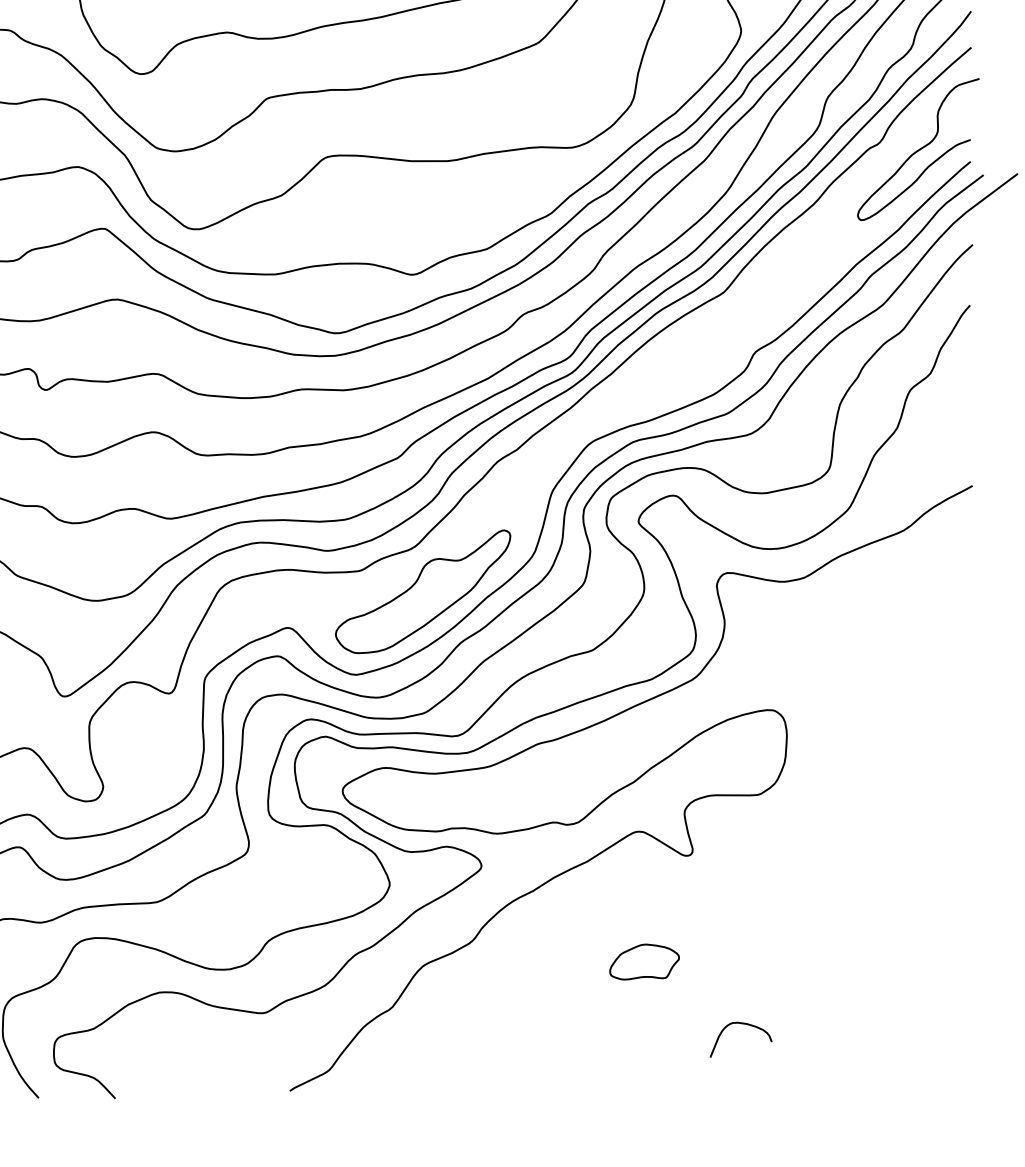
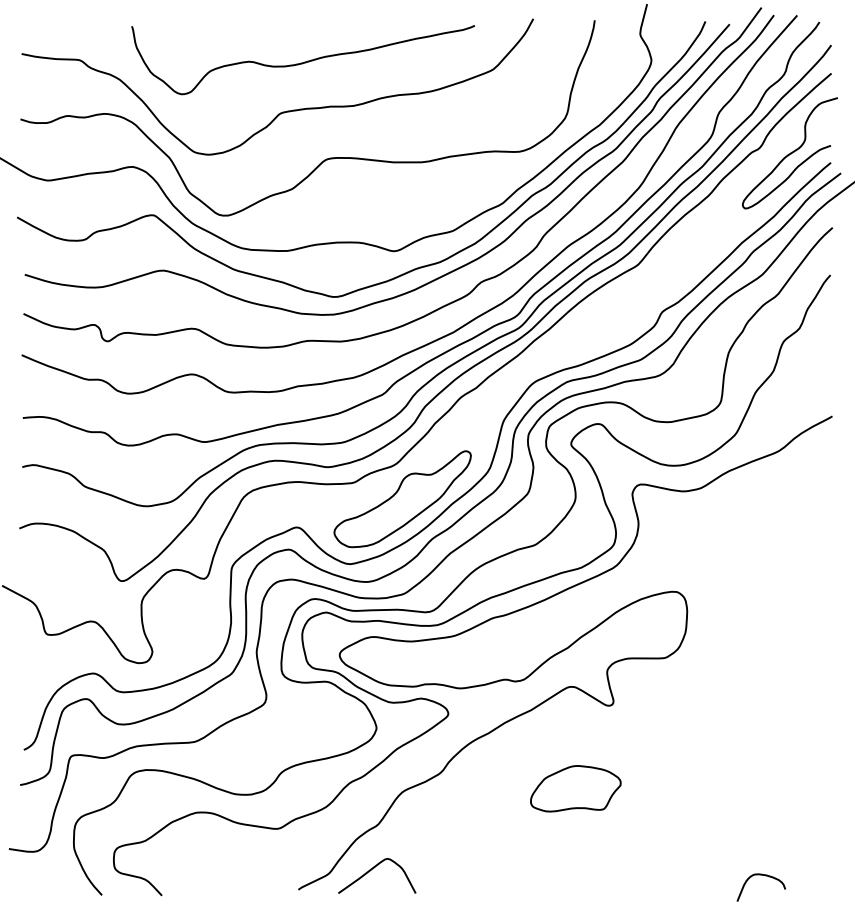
part: (644, 961) -> (575, 788), size x1.67
curve: (739, 1024) -> (760, 875), moved
curve: (387, 1063) -> (374, 868), added

